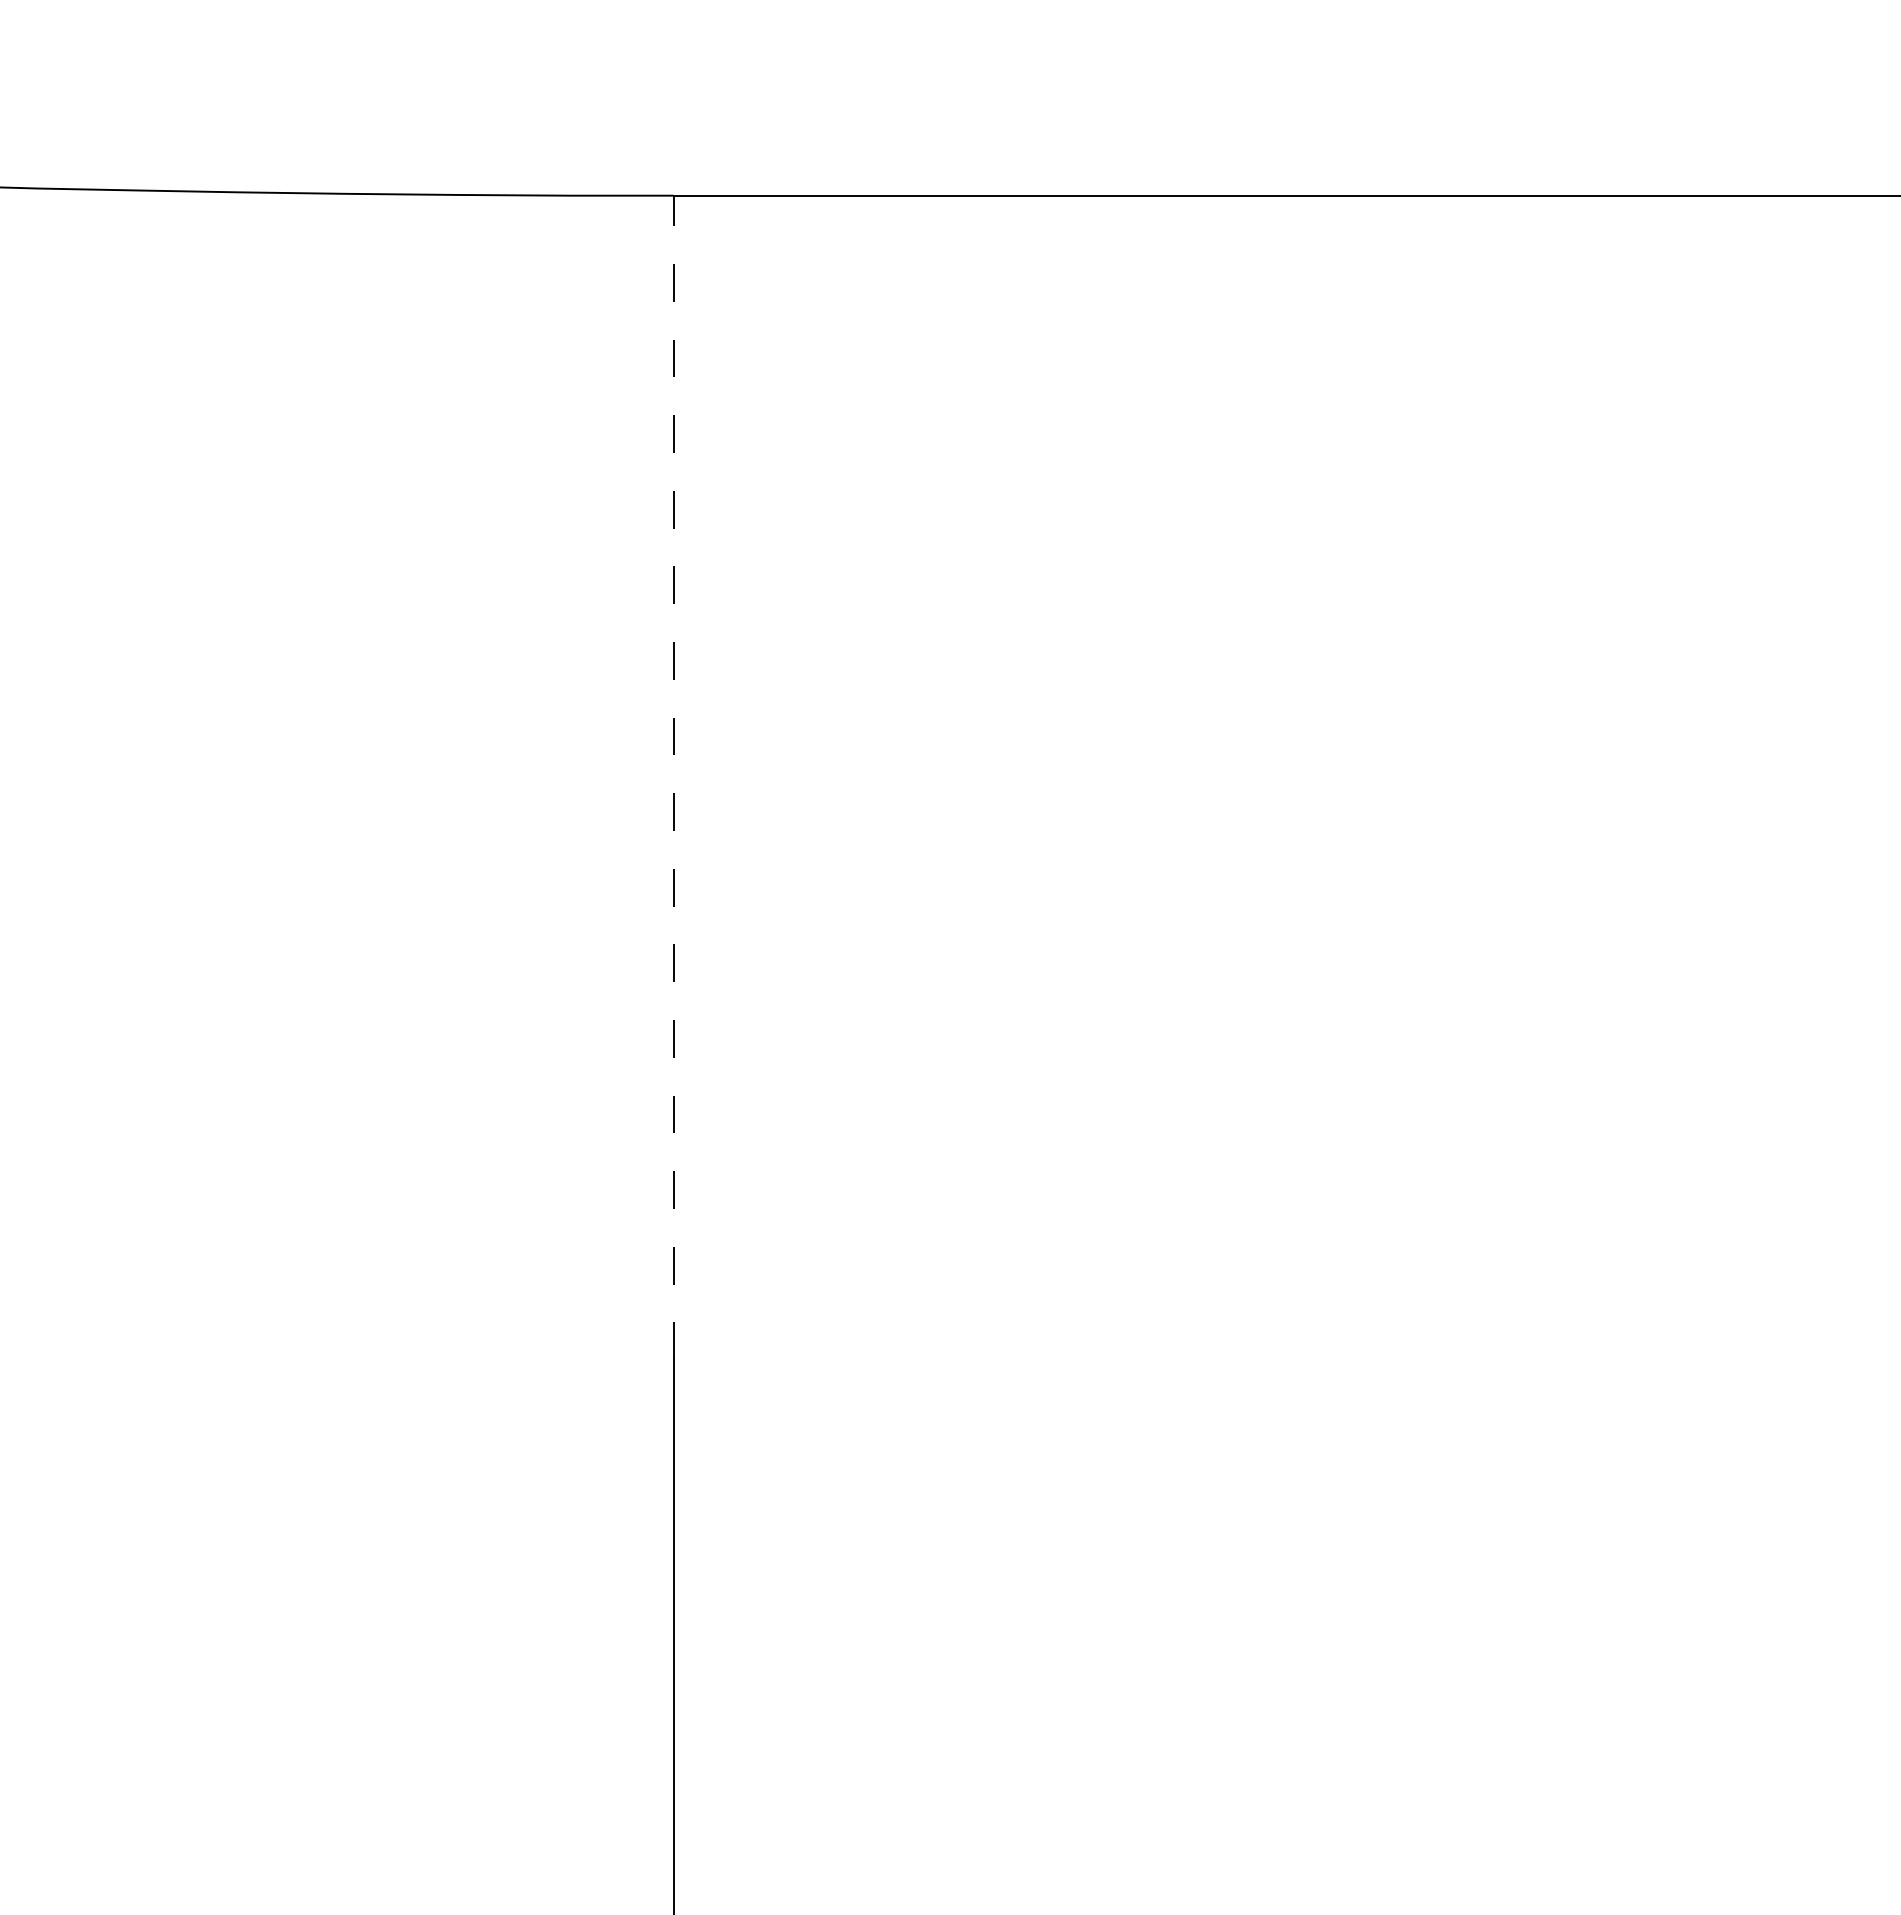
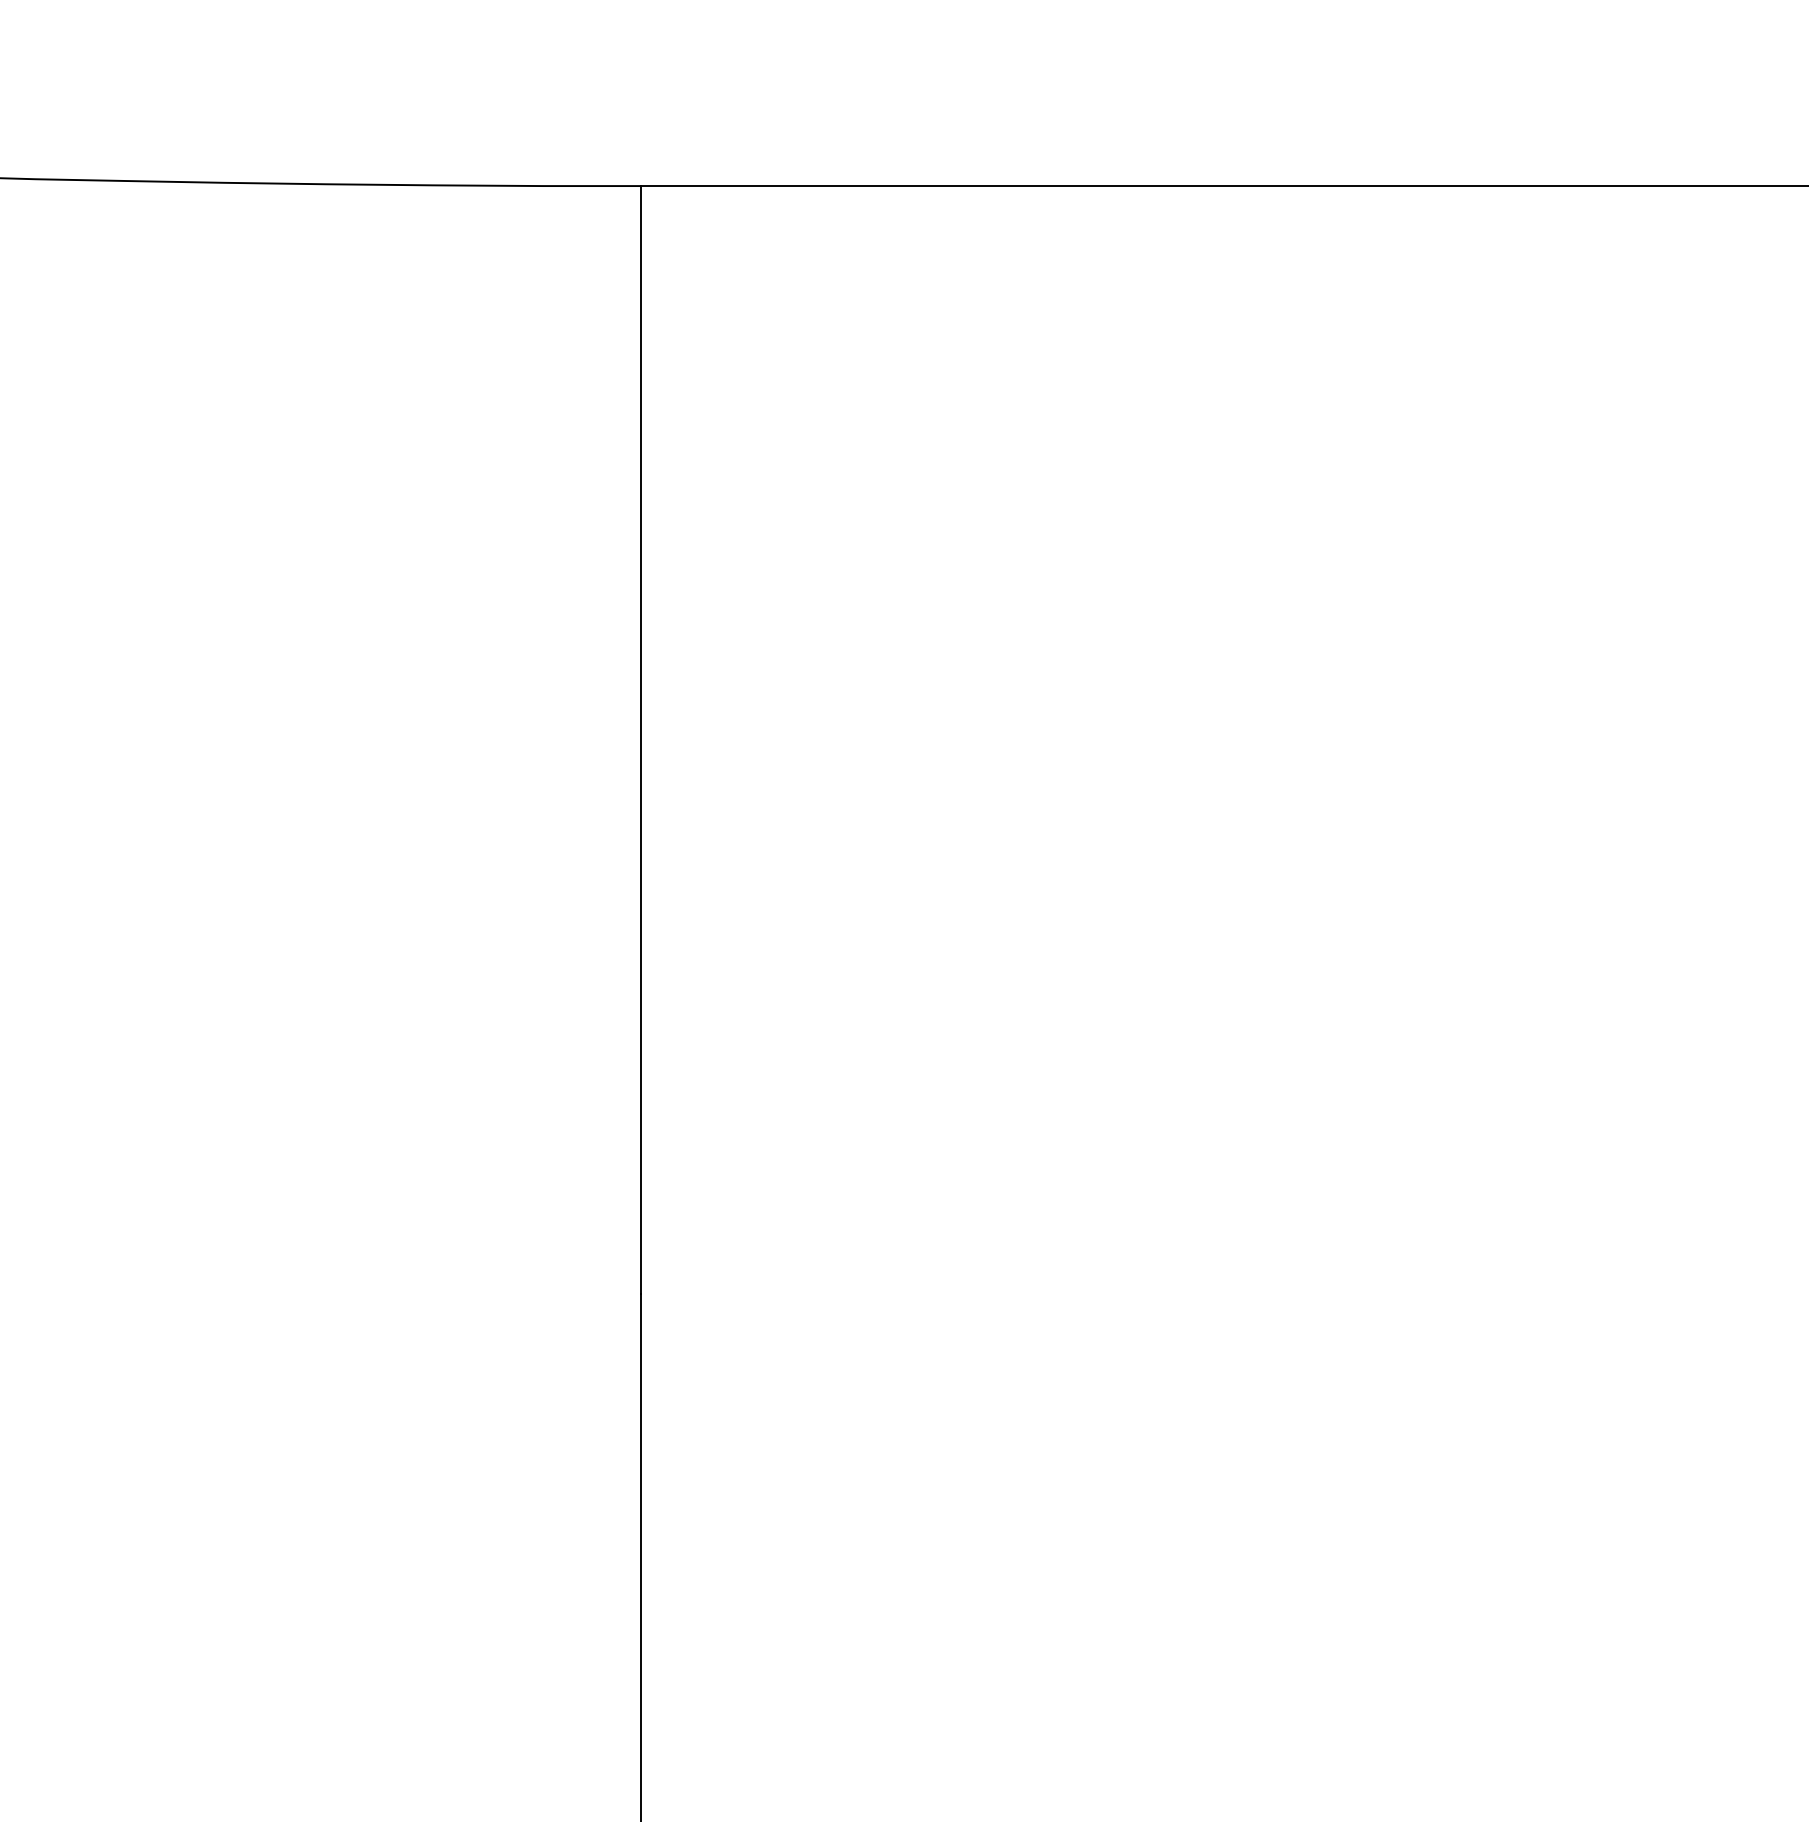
line: (673, 777) -> (640, 739), dashed -> solid

